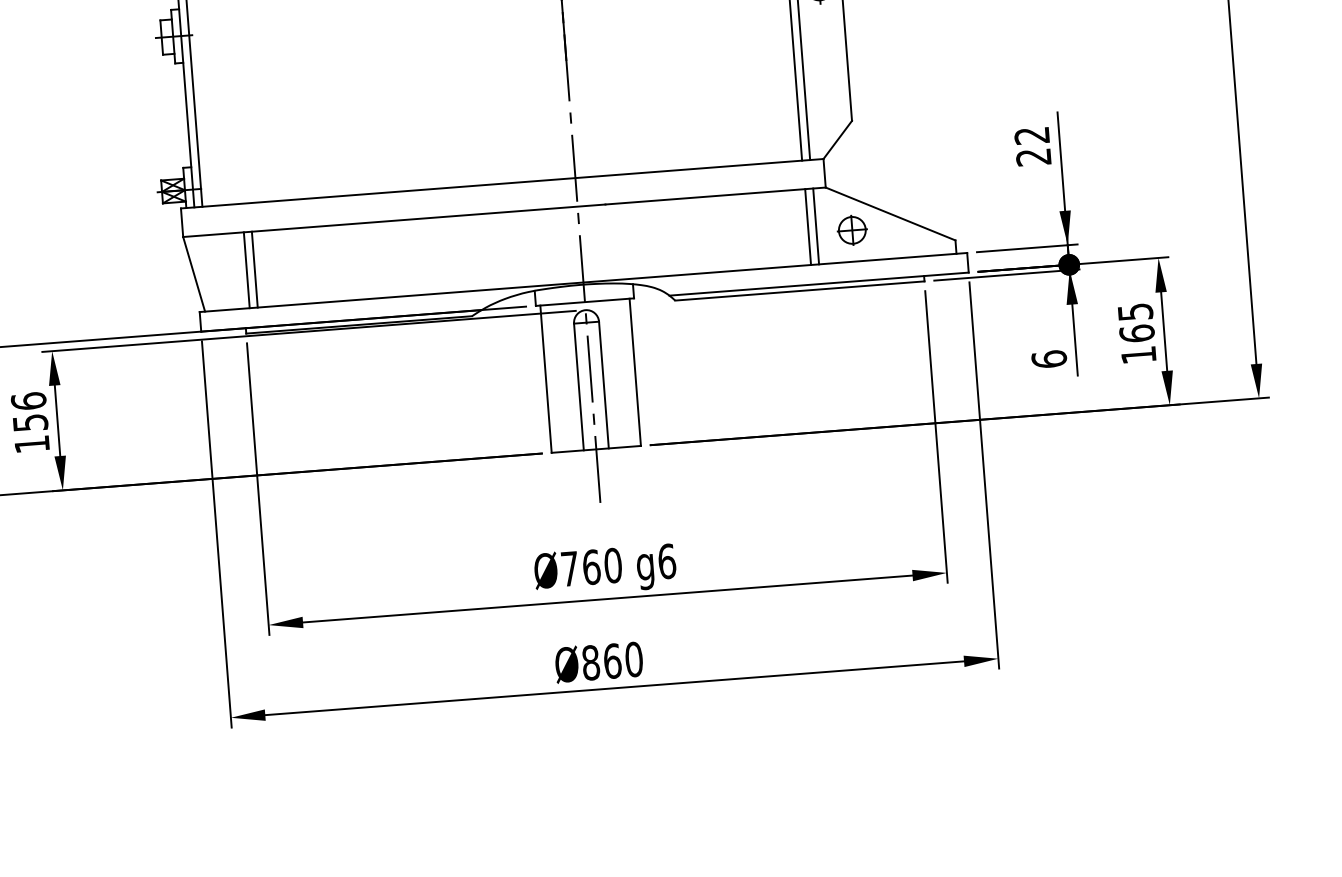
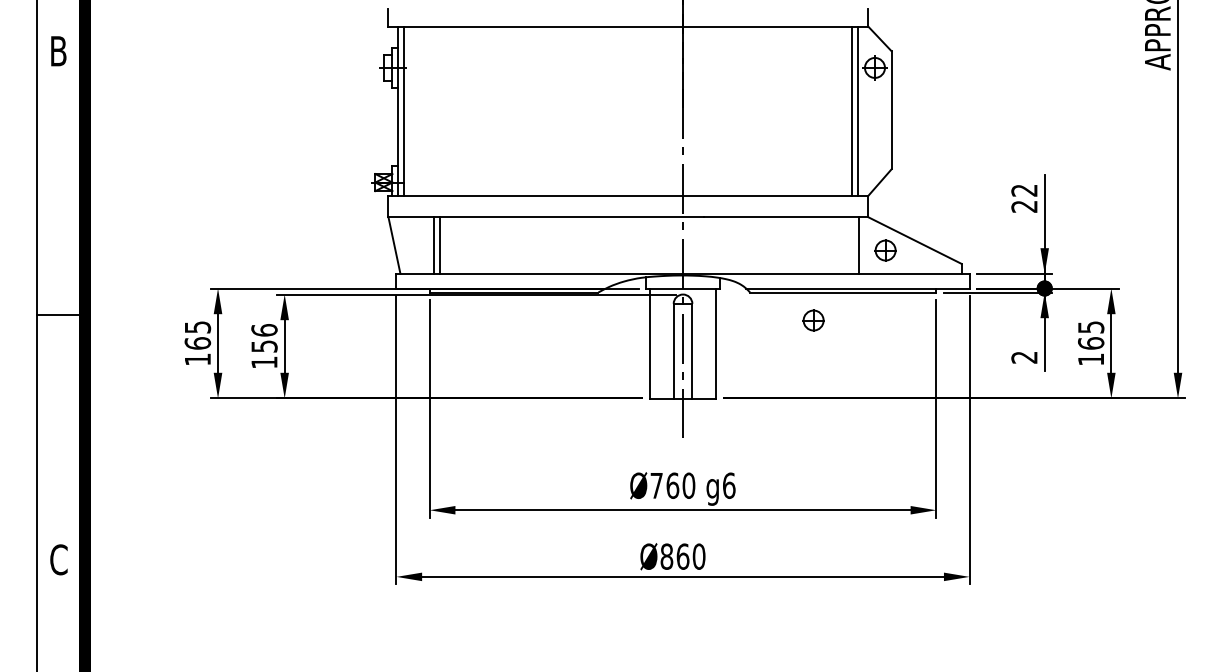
line: (807, 227) -> (852, 245), removed
part: (762, 331) -> (813, 320), added
text: (1049, 359) -> (1024, 357), 6 -> 2

